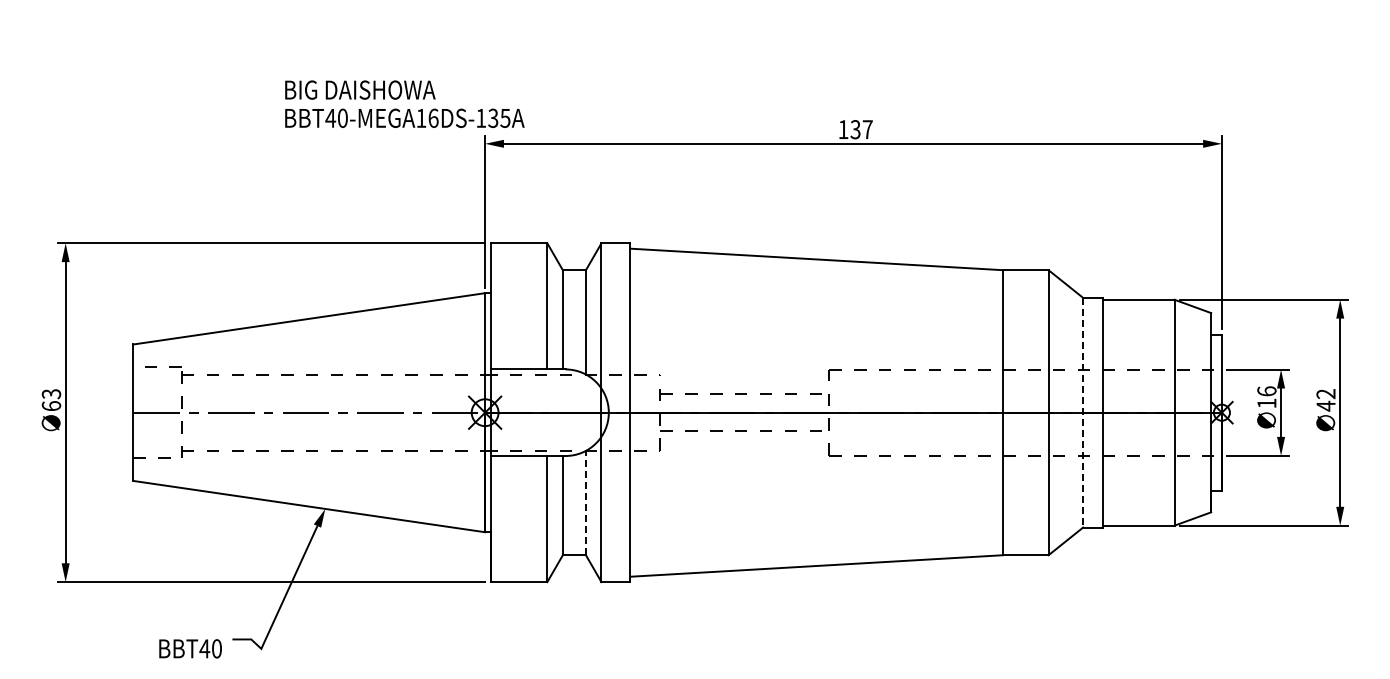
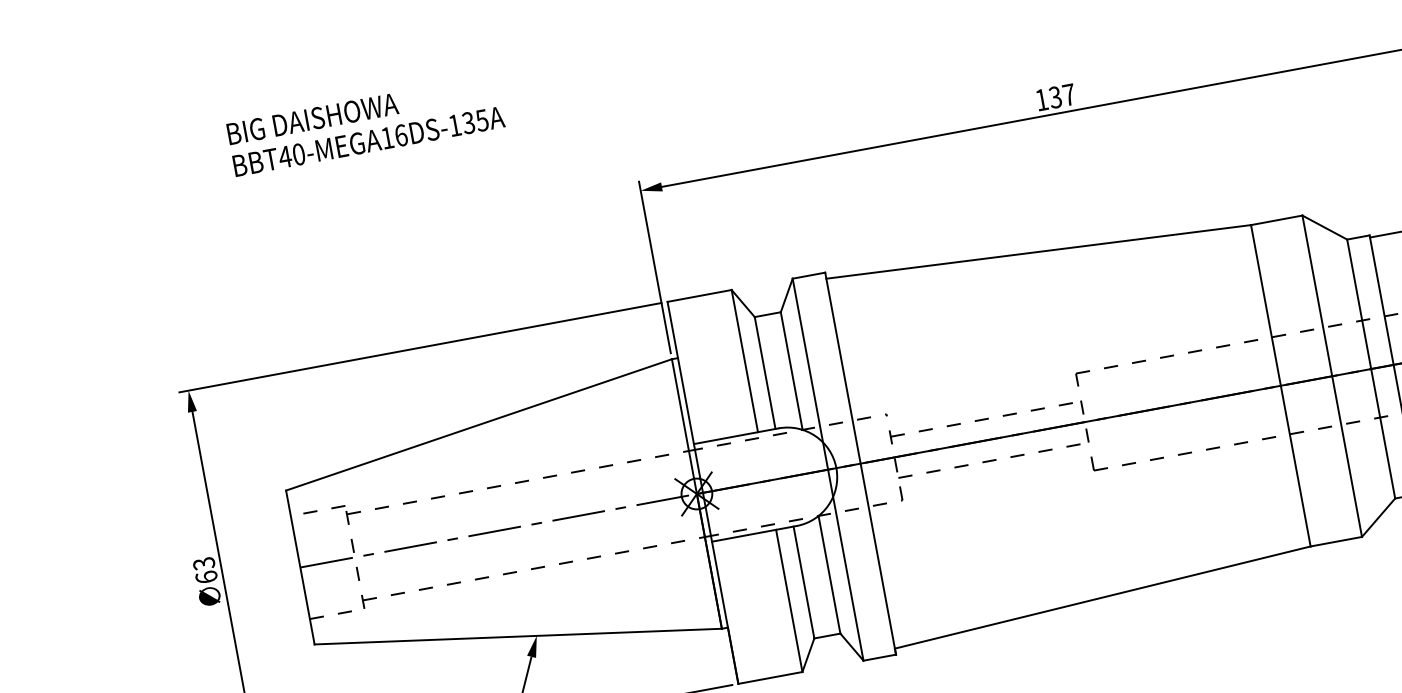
text: (404, 103) -> (365, 124), moved
line: (1083, 412) -> (1371, 368), dashed -> solid
line: (585, 502) -> (828, 574), dashed -> solid

